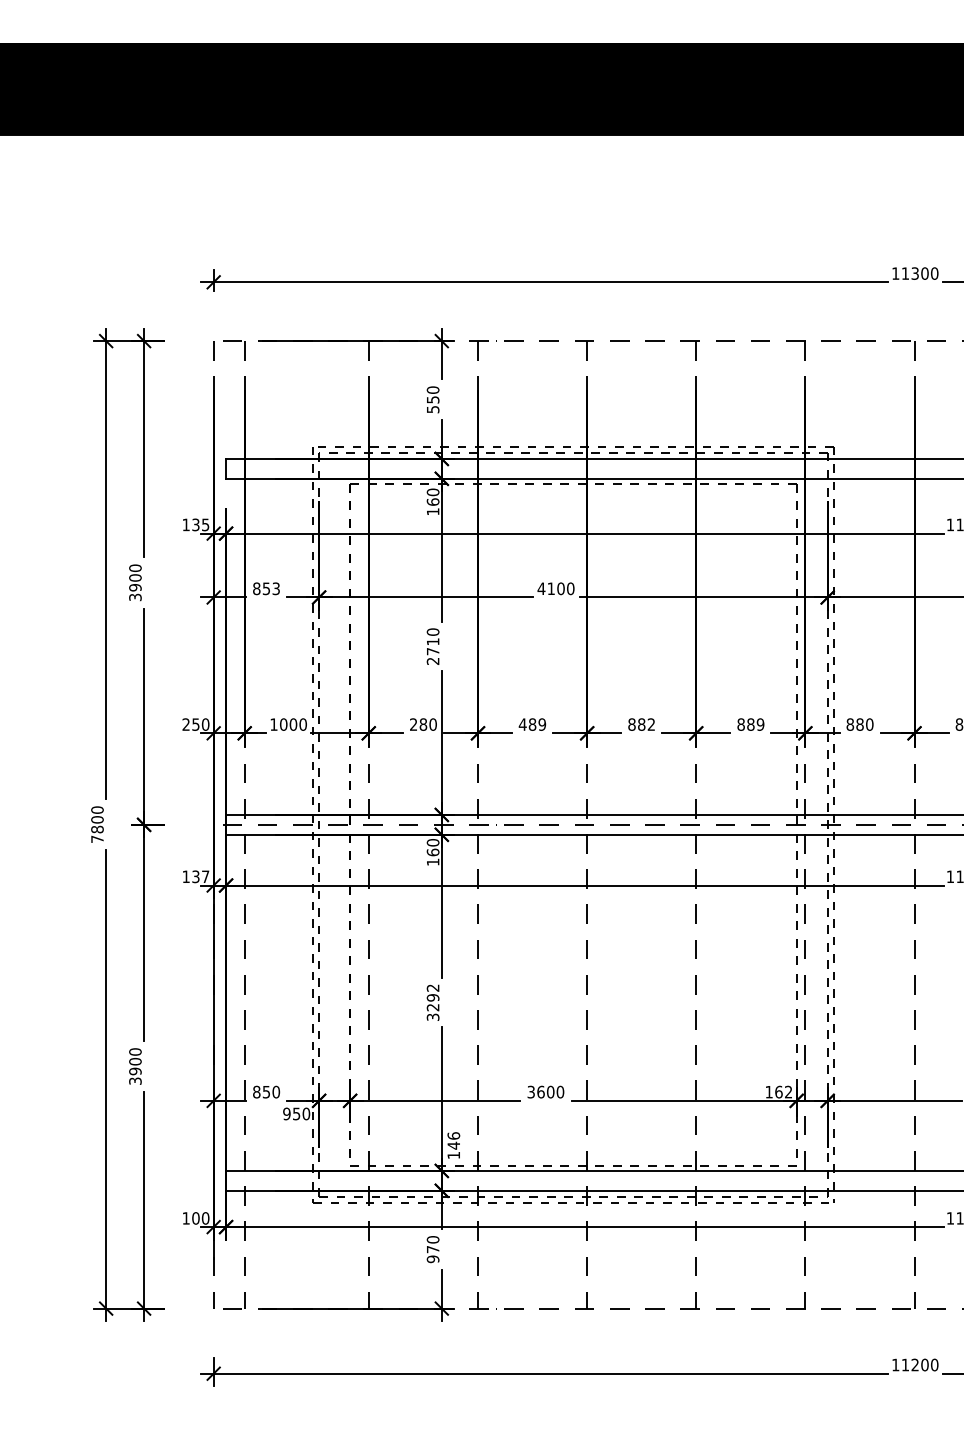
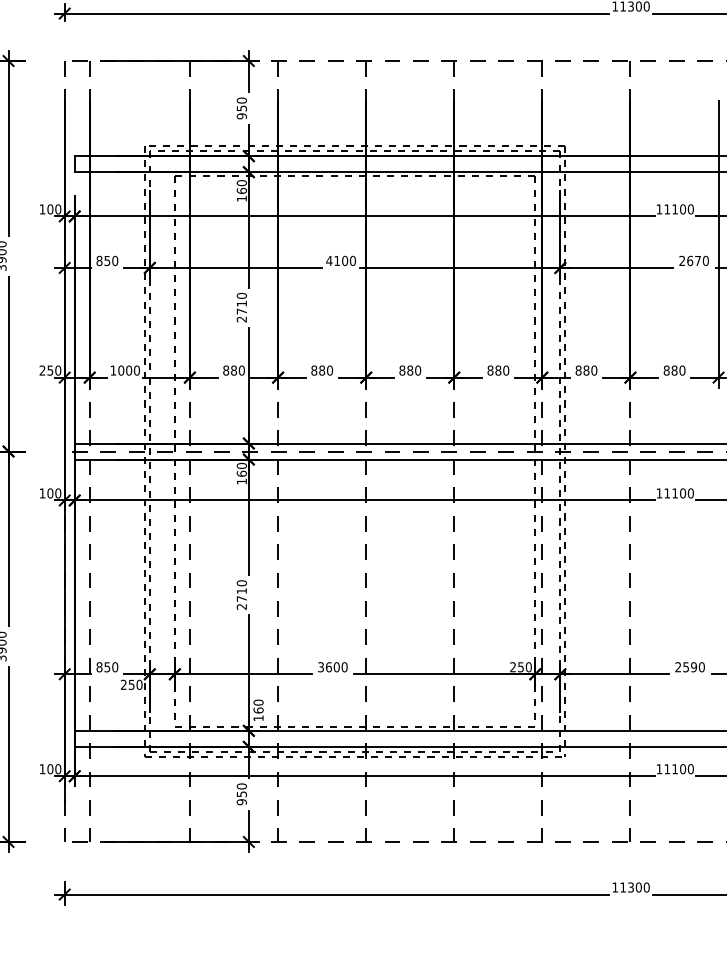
text: (432, 409) -> (241, 116), 550 -> 950
text: (200, 524) -> (54, 209), 135 -> 100
text: (276, 588) -> (115, 260), 853 -> 850
text: (413, 724) -> (226, 370), 280 -> 880
text: (531, 724) -> (321, 370), 489 -> 880
text: (651, 724) -> (418, 370), 882 -> 880
text: (760, 724) -> (506, 370), 889 -> 880
text: (200, 876) -> (54, 493), 137 -> 100
text: (432, 1002) -> (241, 594), 3292 -> 2710
text: (778, 1091) -> (520, 666), 162 -> 250
text: (286, 1113) -> (123, 684), 950 -> 250
text: (453, 1140) -> (258, 706), 146 -> 160
text: (433, 1249) -> (242, 794), 970 -> 950
text: (914, 1365) -> (630, 887), 11200 -> 11300

